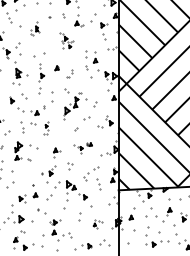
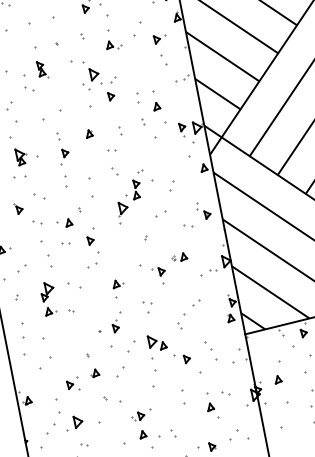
part: (34, 28) -> (33, 69), size x1.67
part: (66, 40) -> (96, 79), size x1.67
part: (69, 73) -> (113, 138), size x1.67
part: (22, 127) -> (47, 254), size x1.43
part: (46, 128) -> (91, 247), size x1.67
part: (82, 148) -> (164, 271), size x1.43
part: (98, 184) -> (210, 350), moved
part: (97, 224) -> (218, 404), size x1.67

